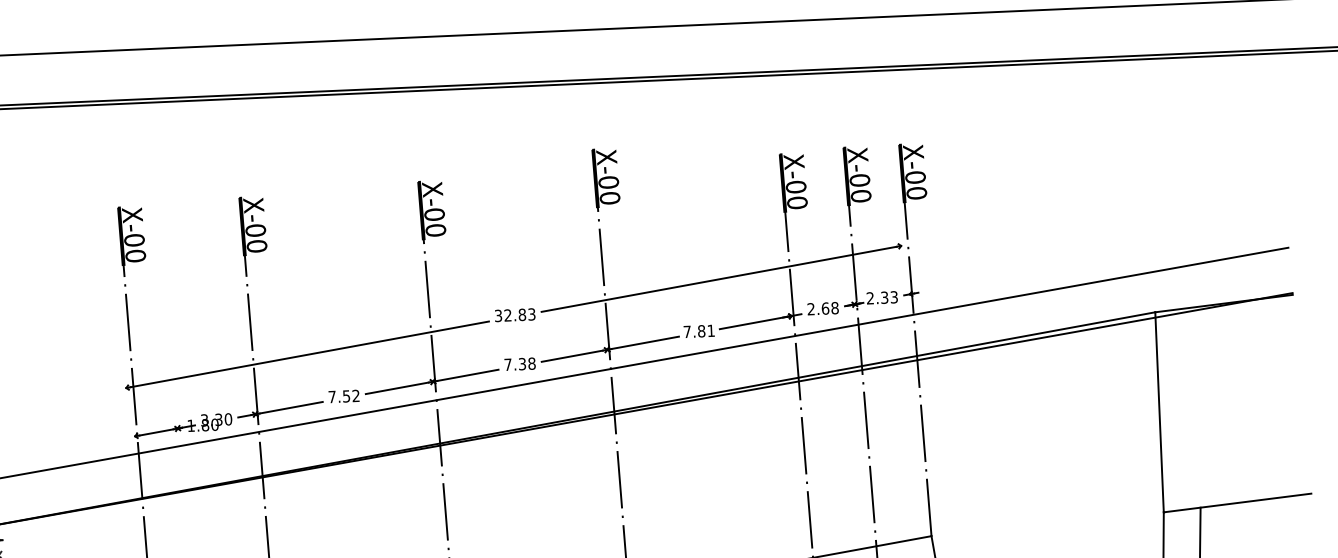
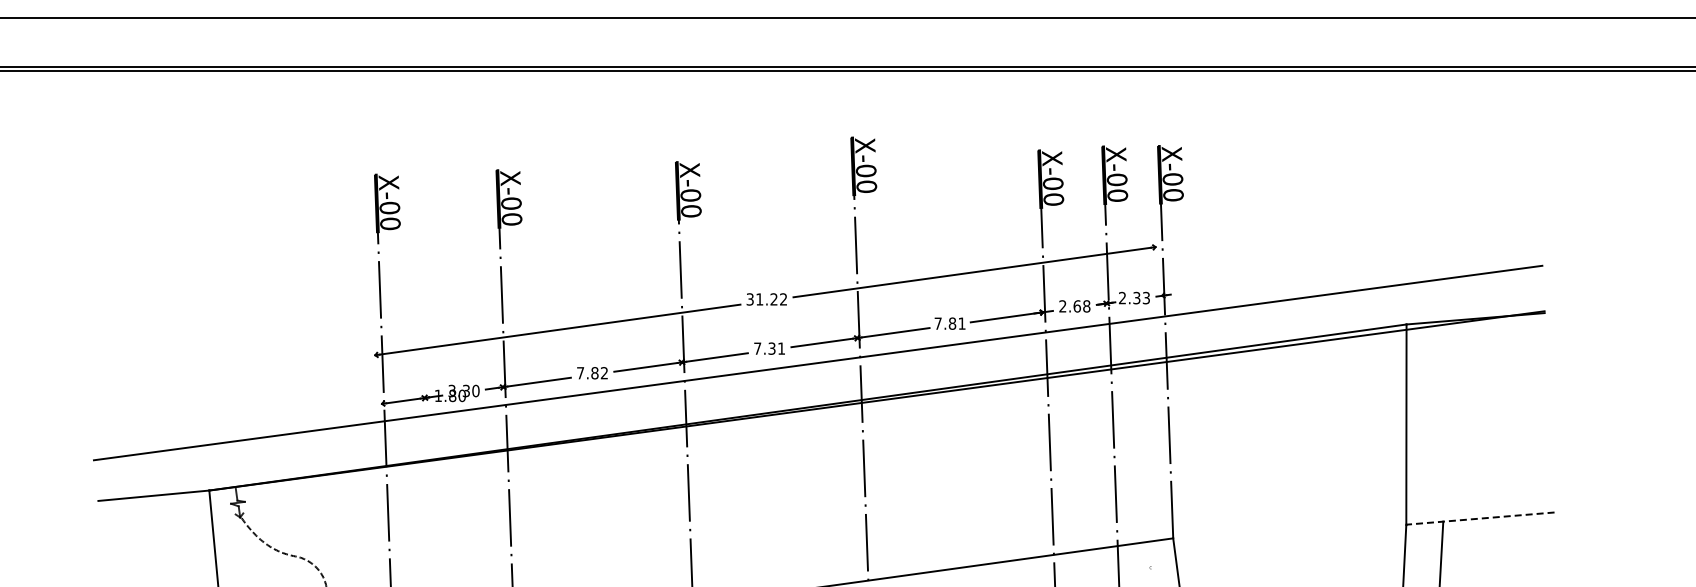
text: (519, 315) -> (771, 299), 32.83 -> 31.22
text: (531, 363) -> (781, 348), 7.38 -> 7.31
text: (346, 396) -> (594, 373), 7.52 -> 7.82
line: (1236, 502) -> (1479, 518), solid -> dashed

